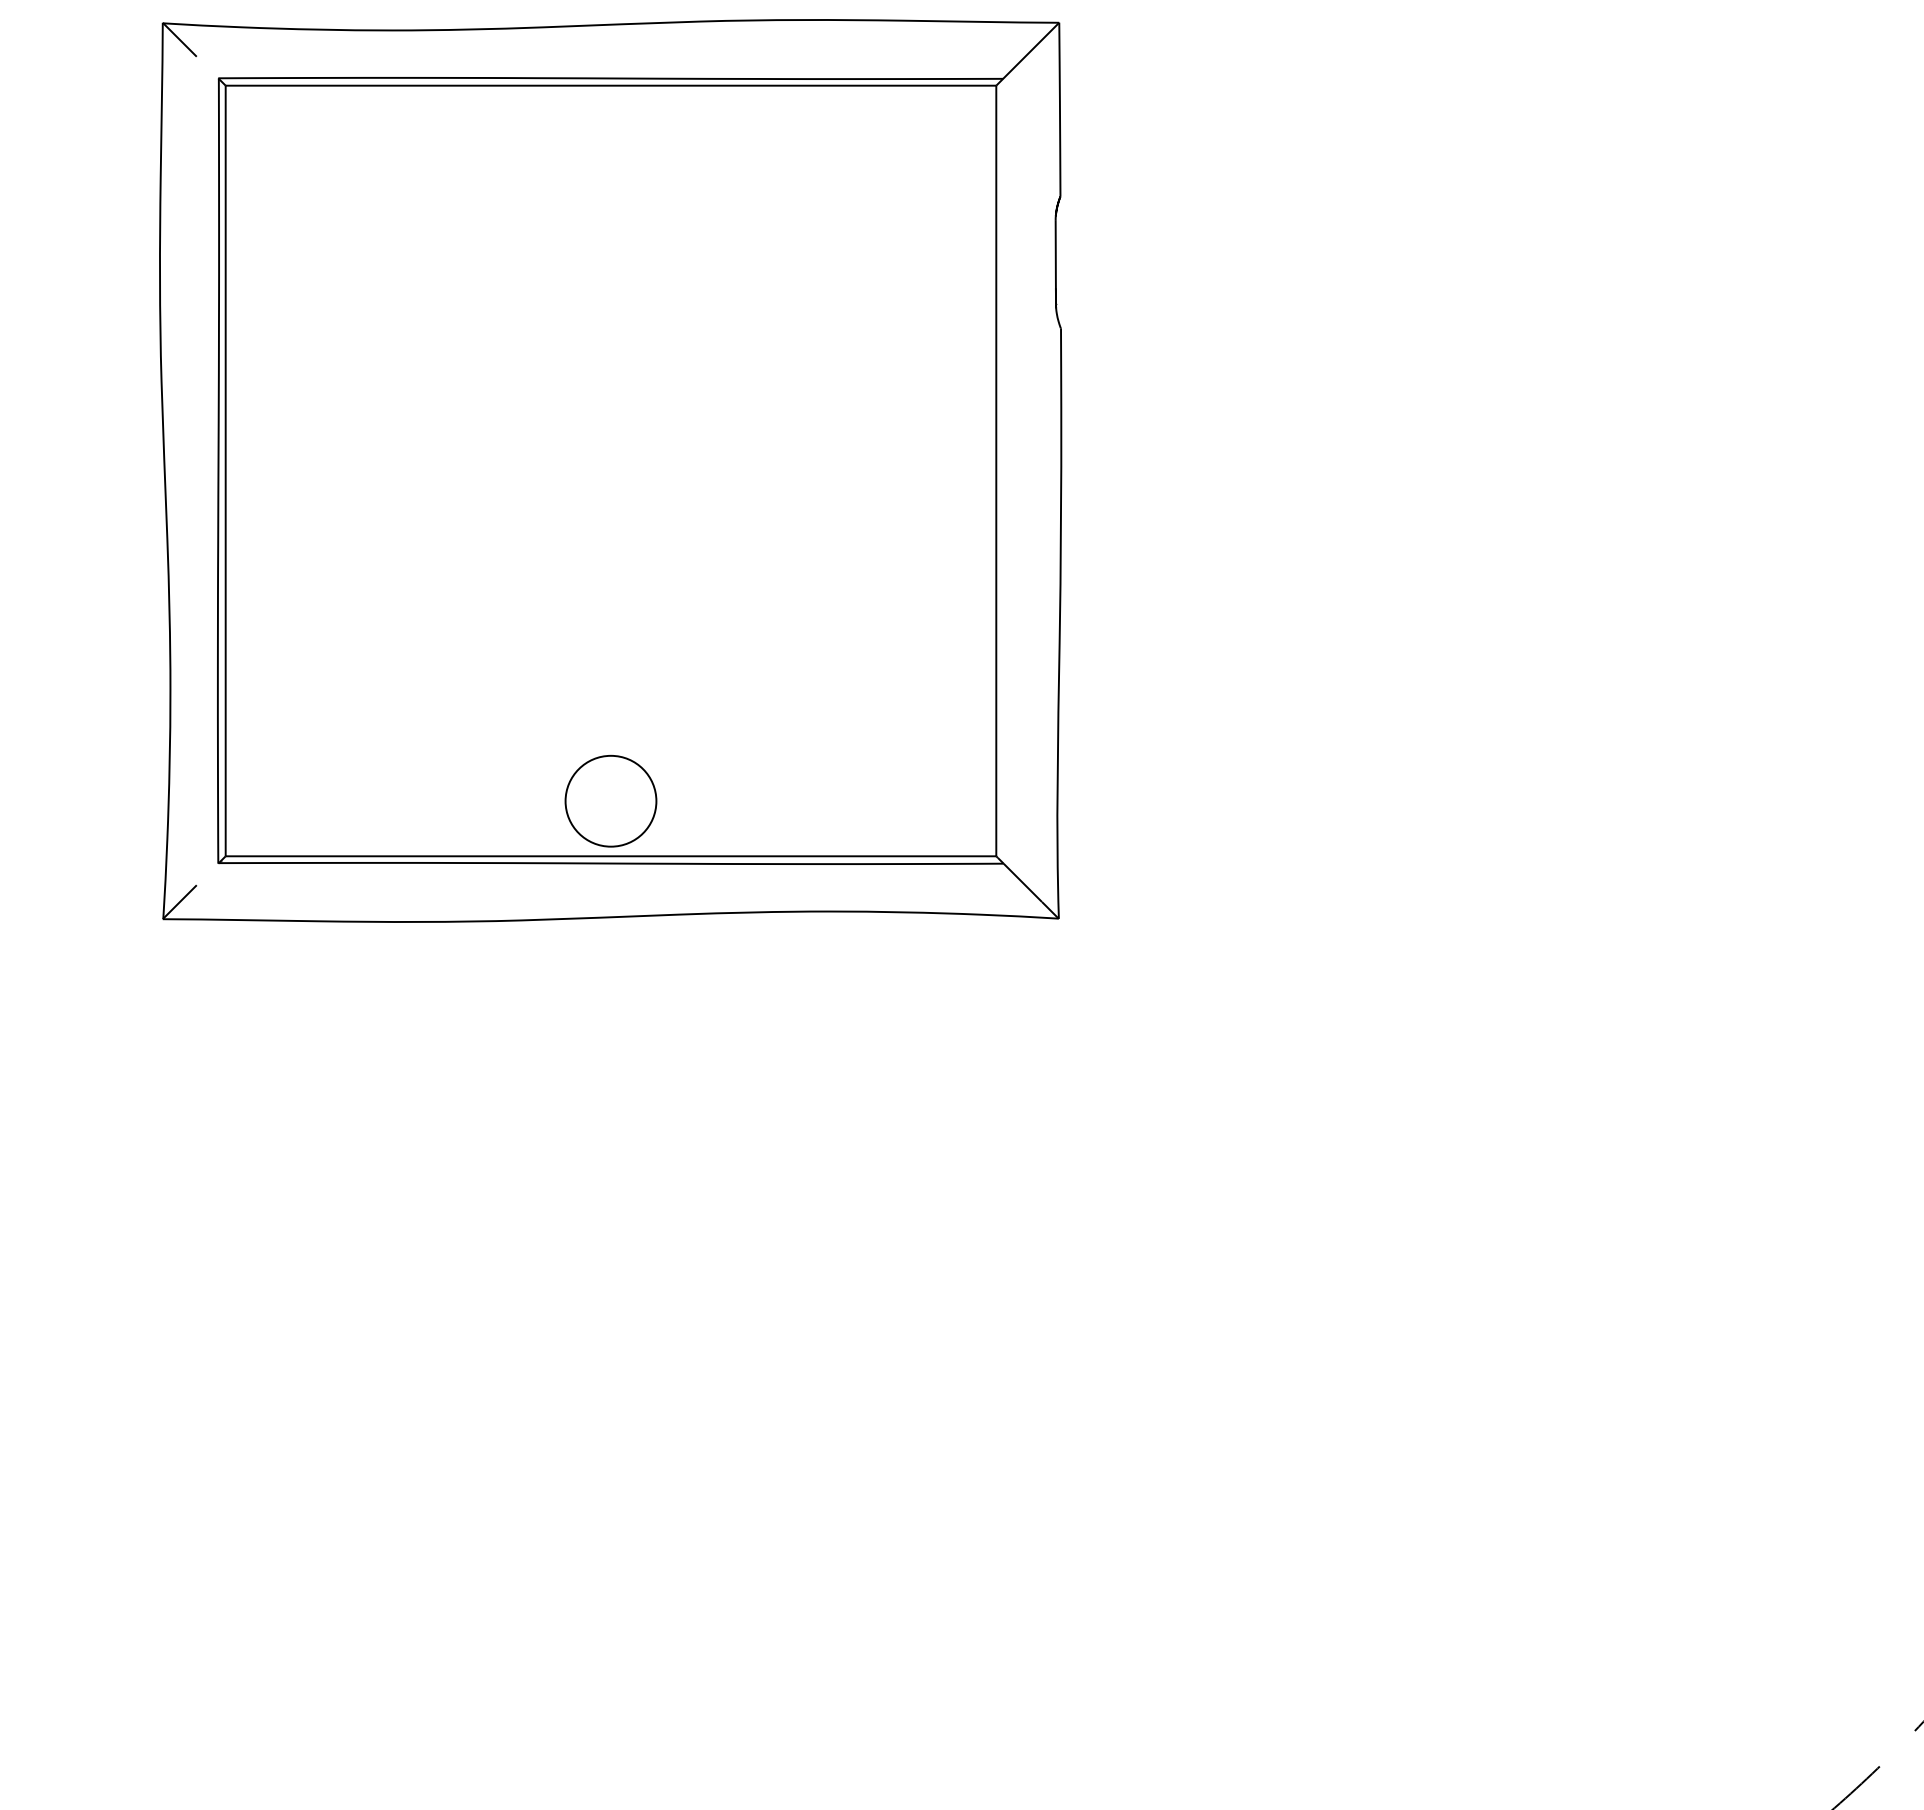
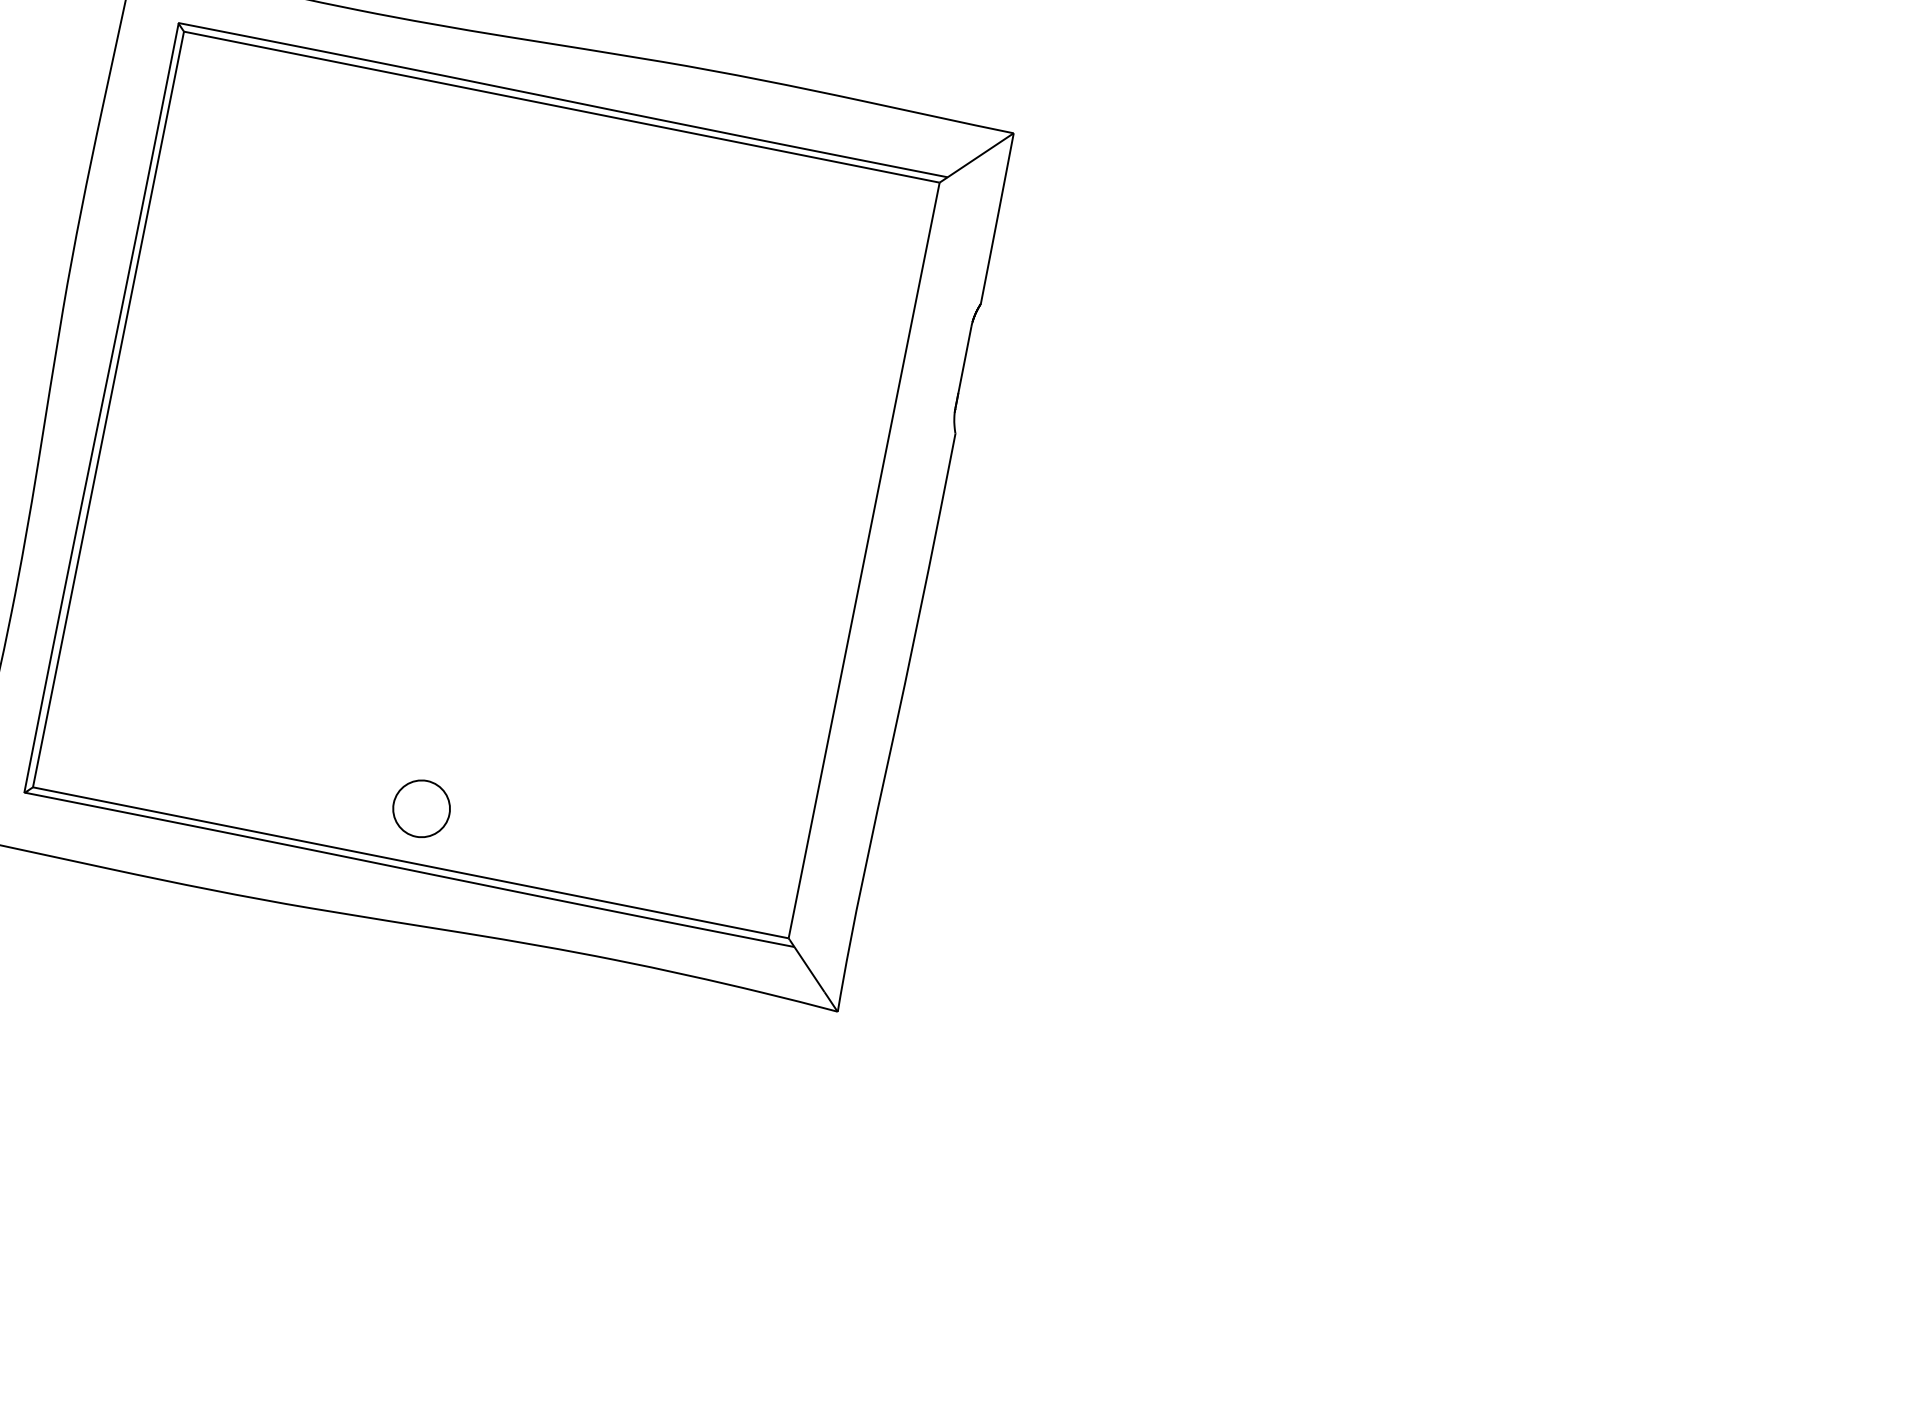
circle: (610, 800) -> (421, 808), size x0.62

